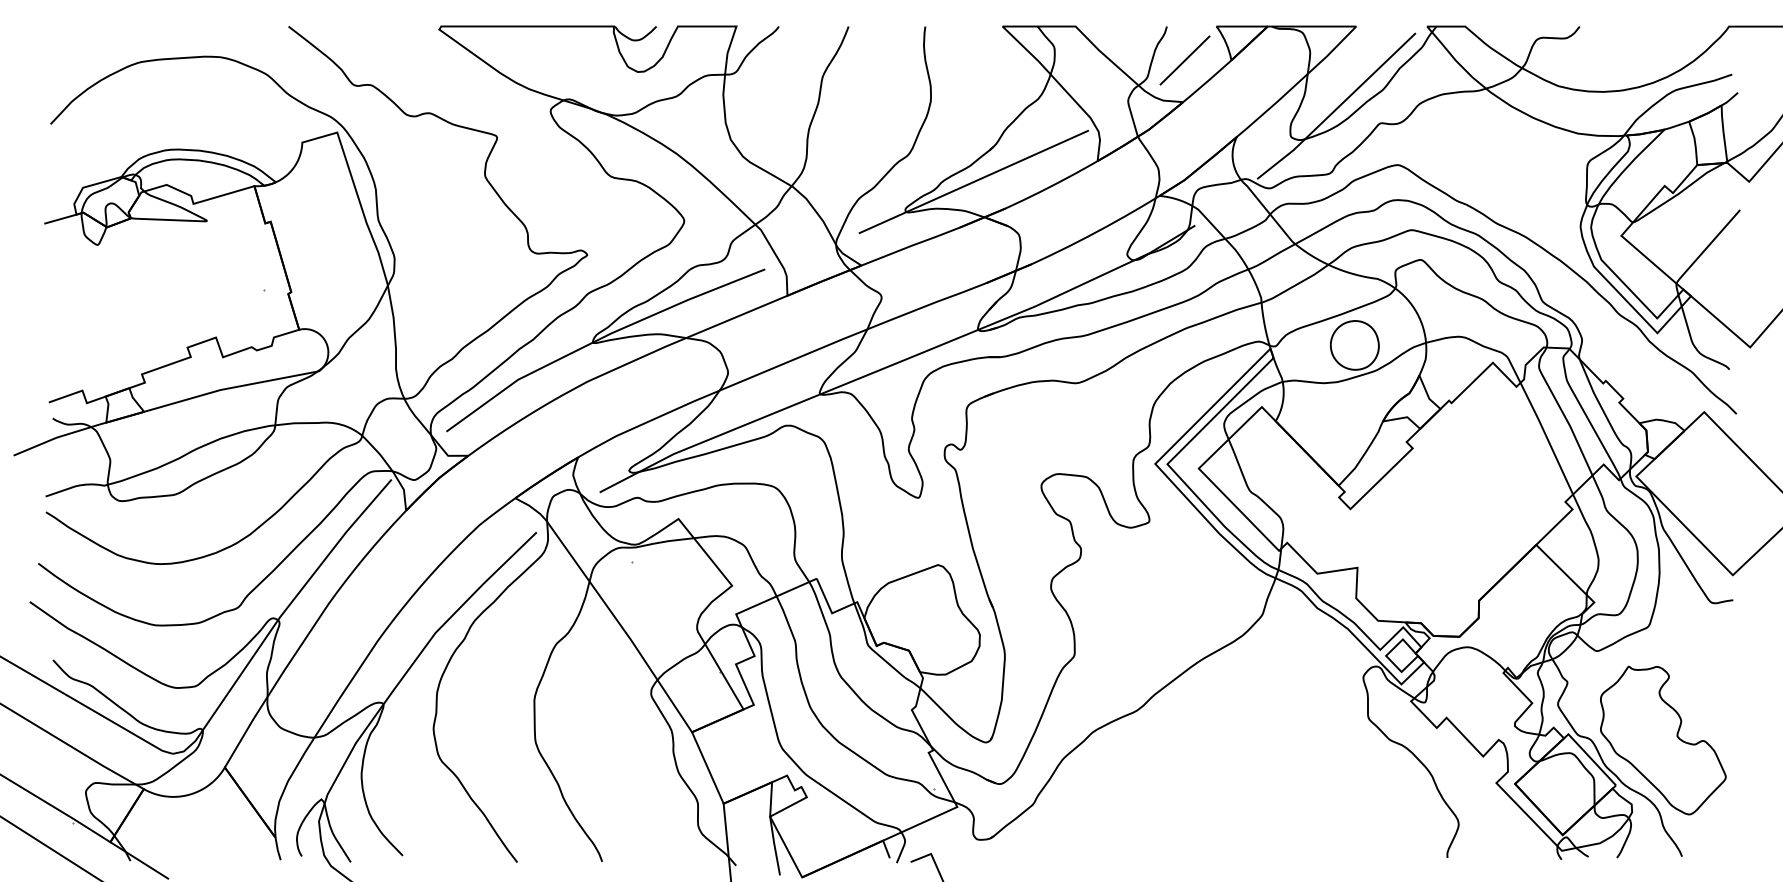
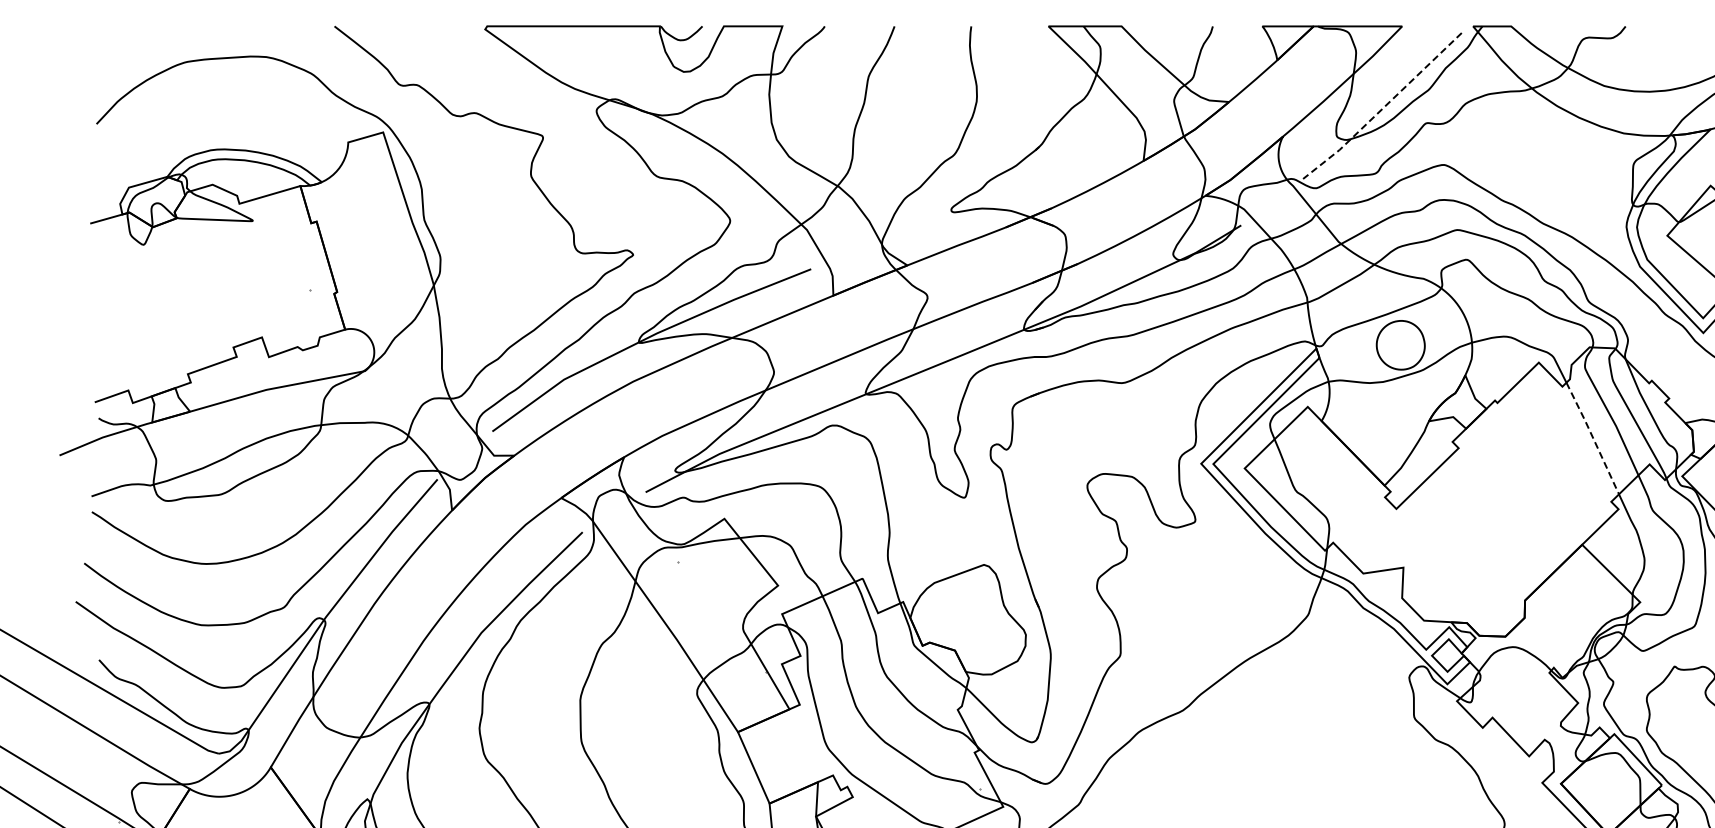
line: (1184, 60) -> (1230, 60), removed
line: (1337, 108) -> (1383, 108), solid -> dashed
line: (973, 181) -> (1019, 181), removed
line: (1546, 437) -> (1592, 437), solid -> dashed

